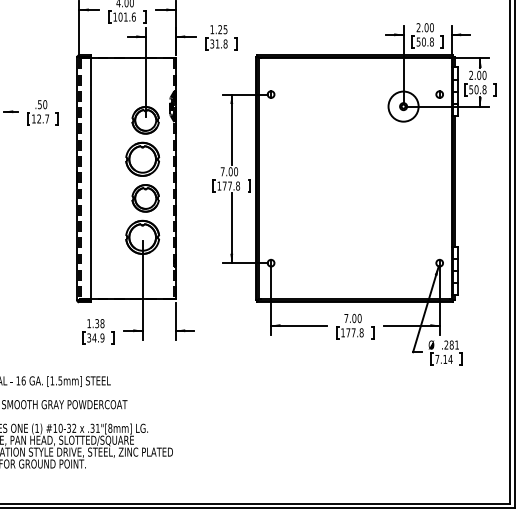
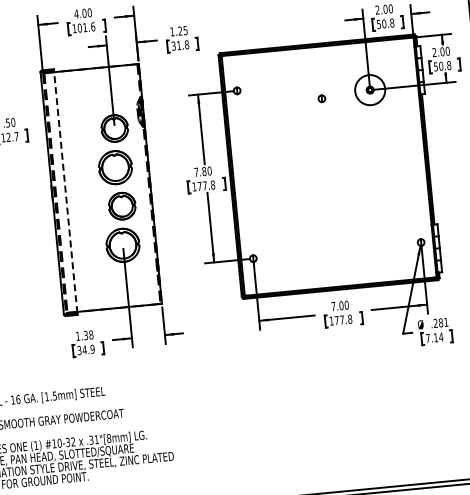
part: (439, 94) -> (321, 98), moved
text: (230, 171) -> (204, 171), 7.00 -> 7.80
line: (90, 178) -> (65, 191), solid -> dashed

